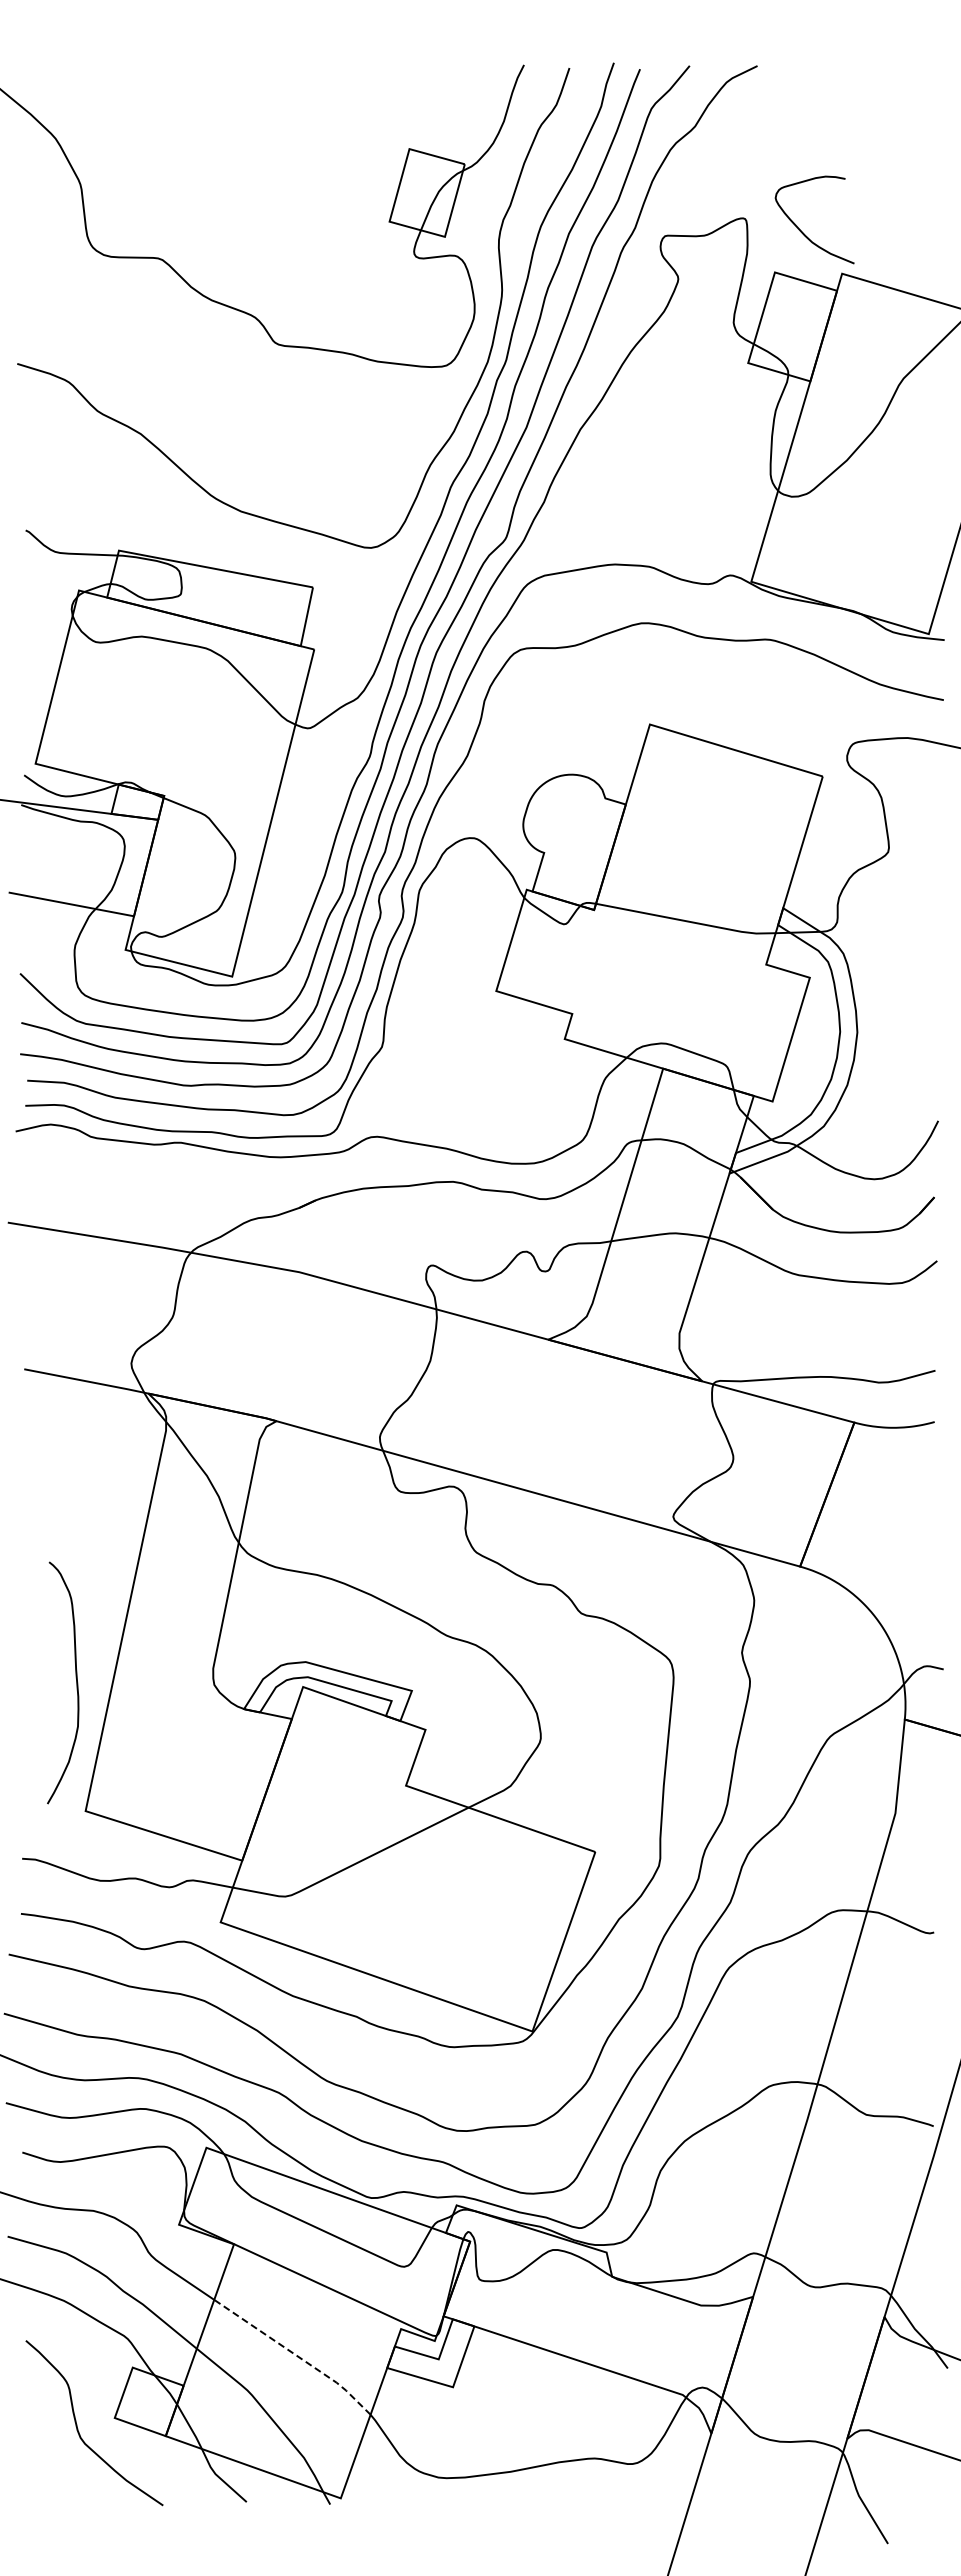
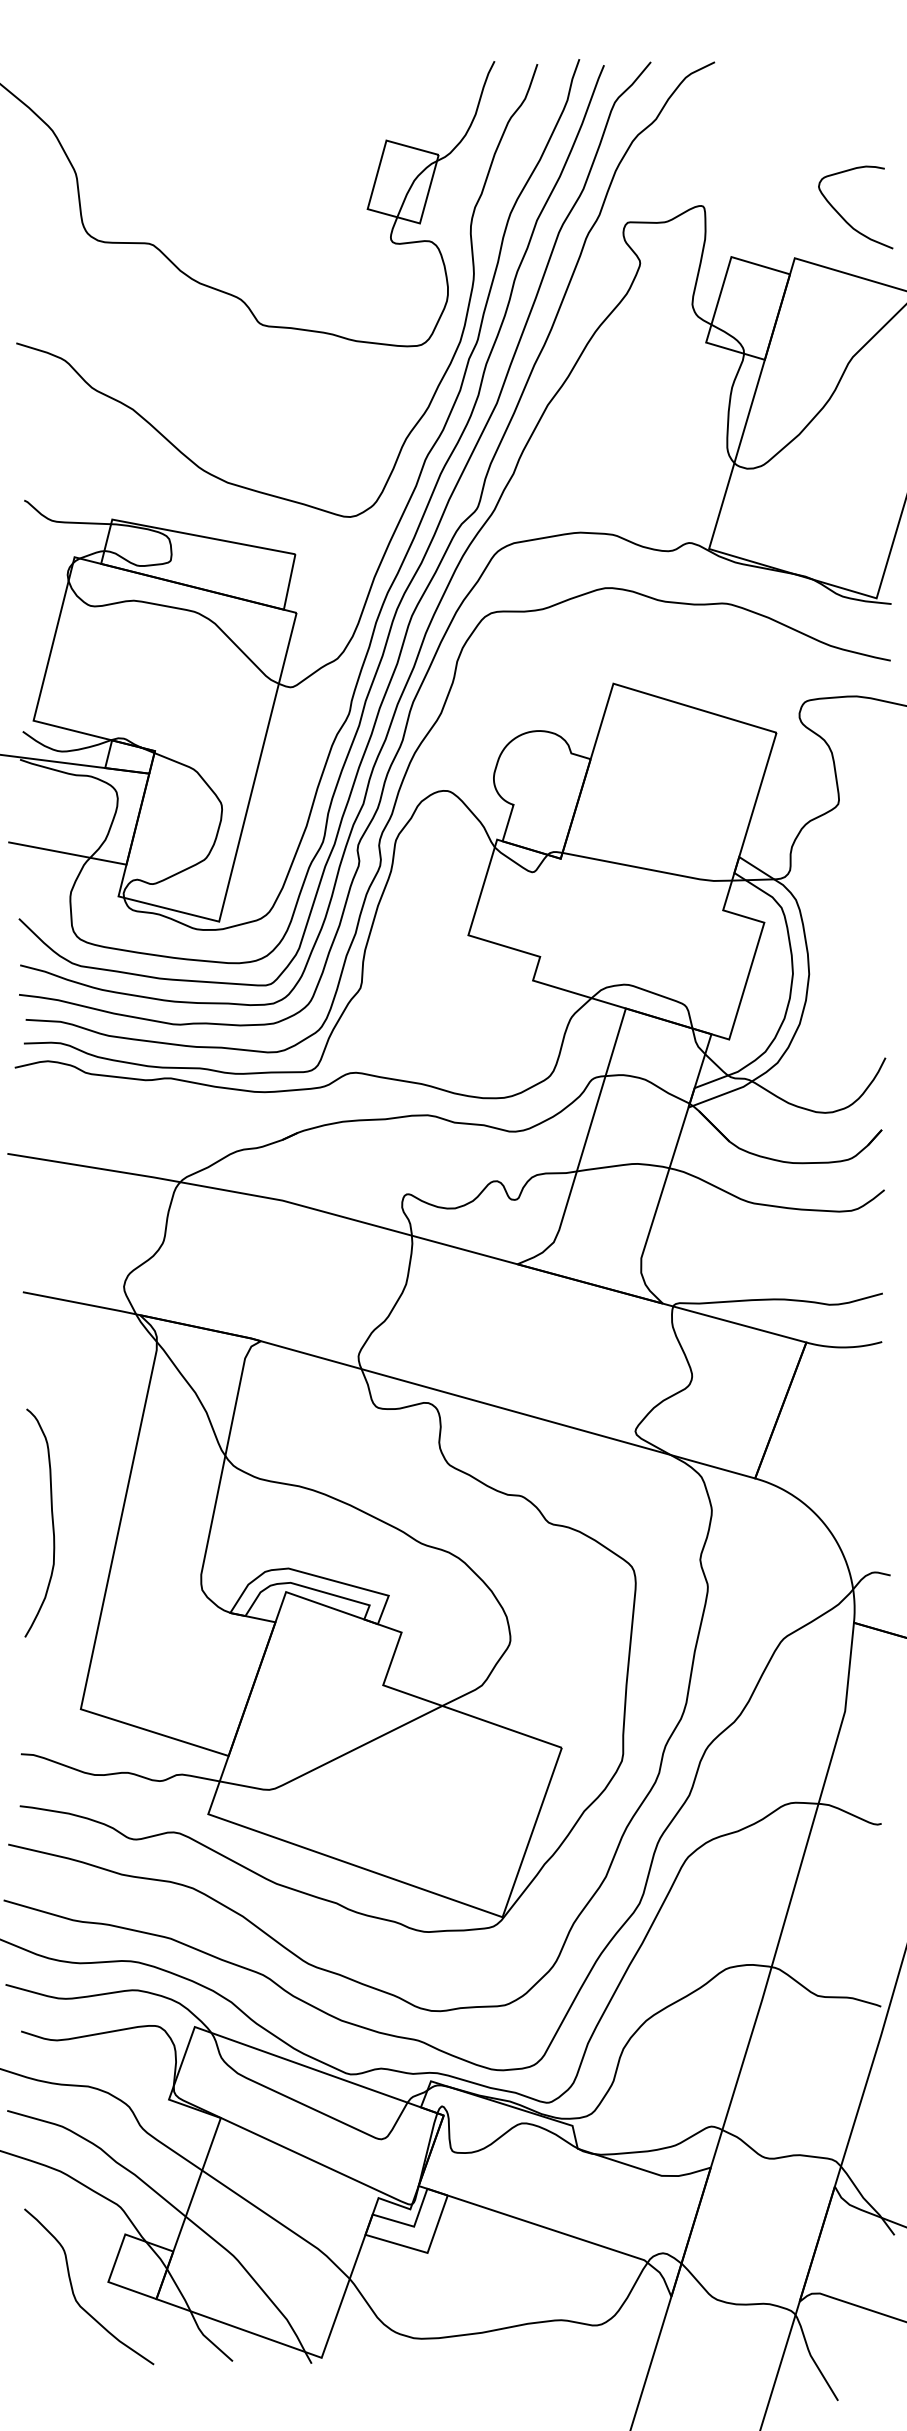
curve: (802, 231) -> (844, 218), moved
curve: (75, 1677) -> (51, 1517), moved
line: (296, 2355) -> (279, 2223), dashed -> solid

